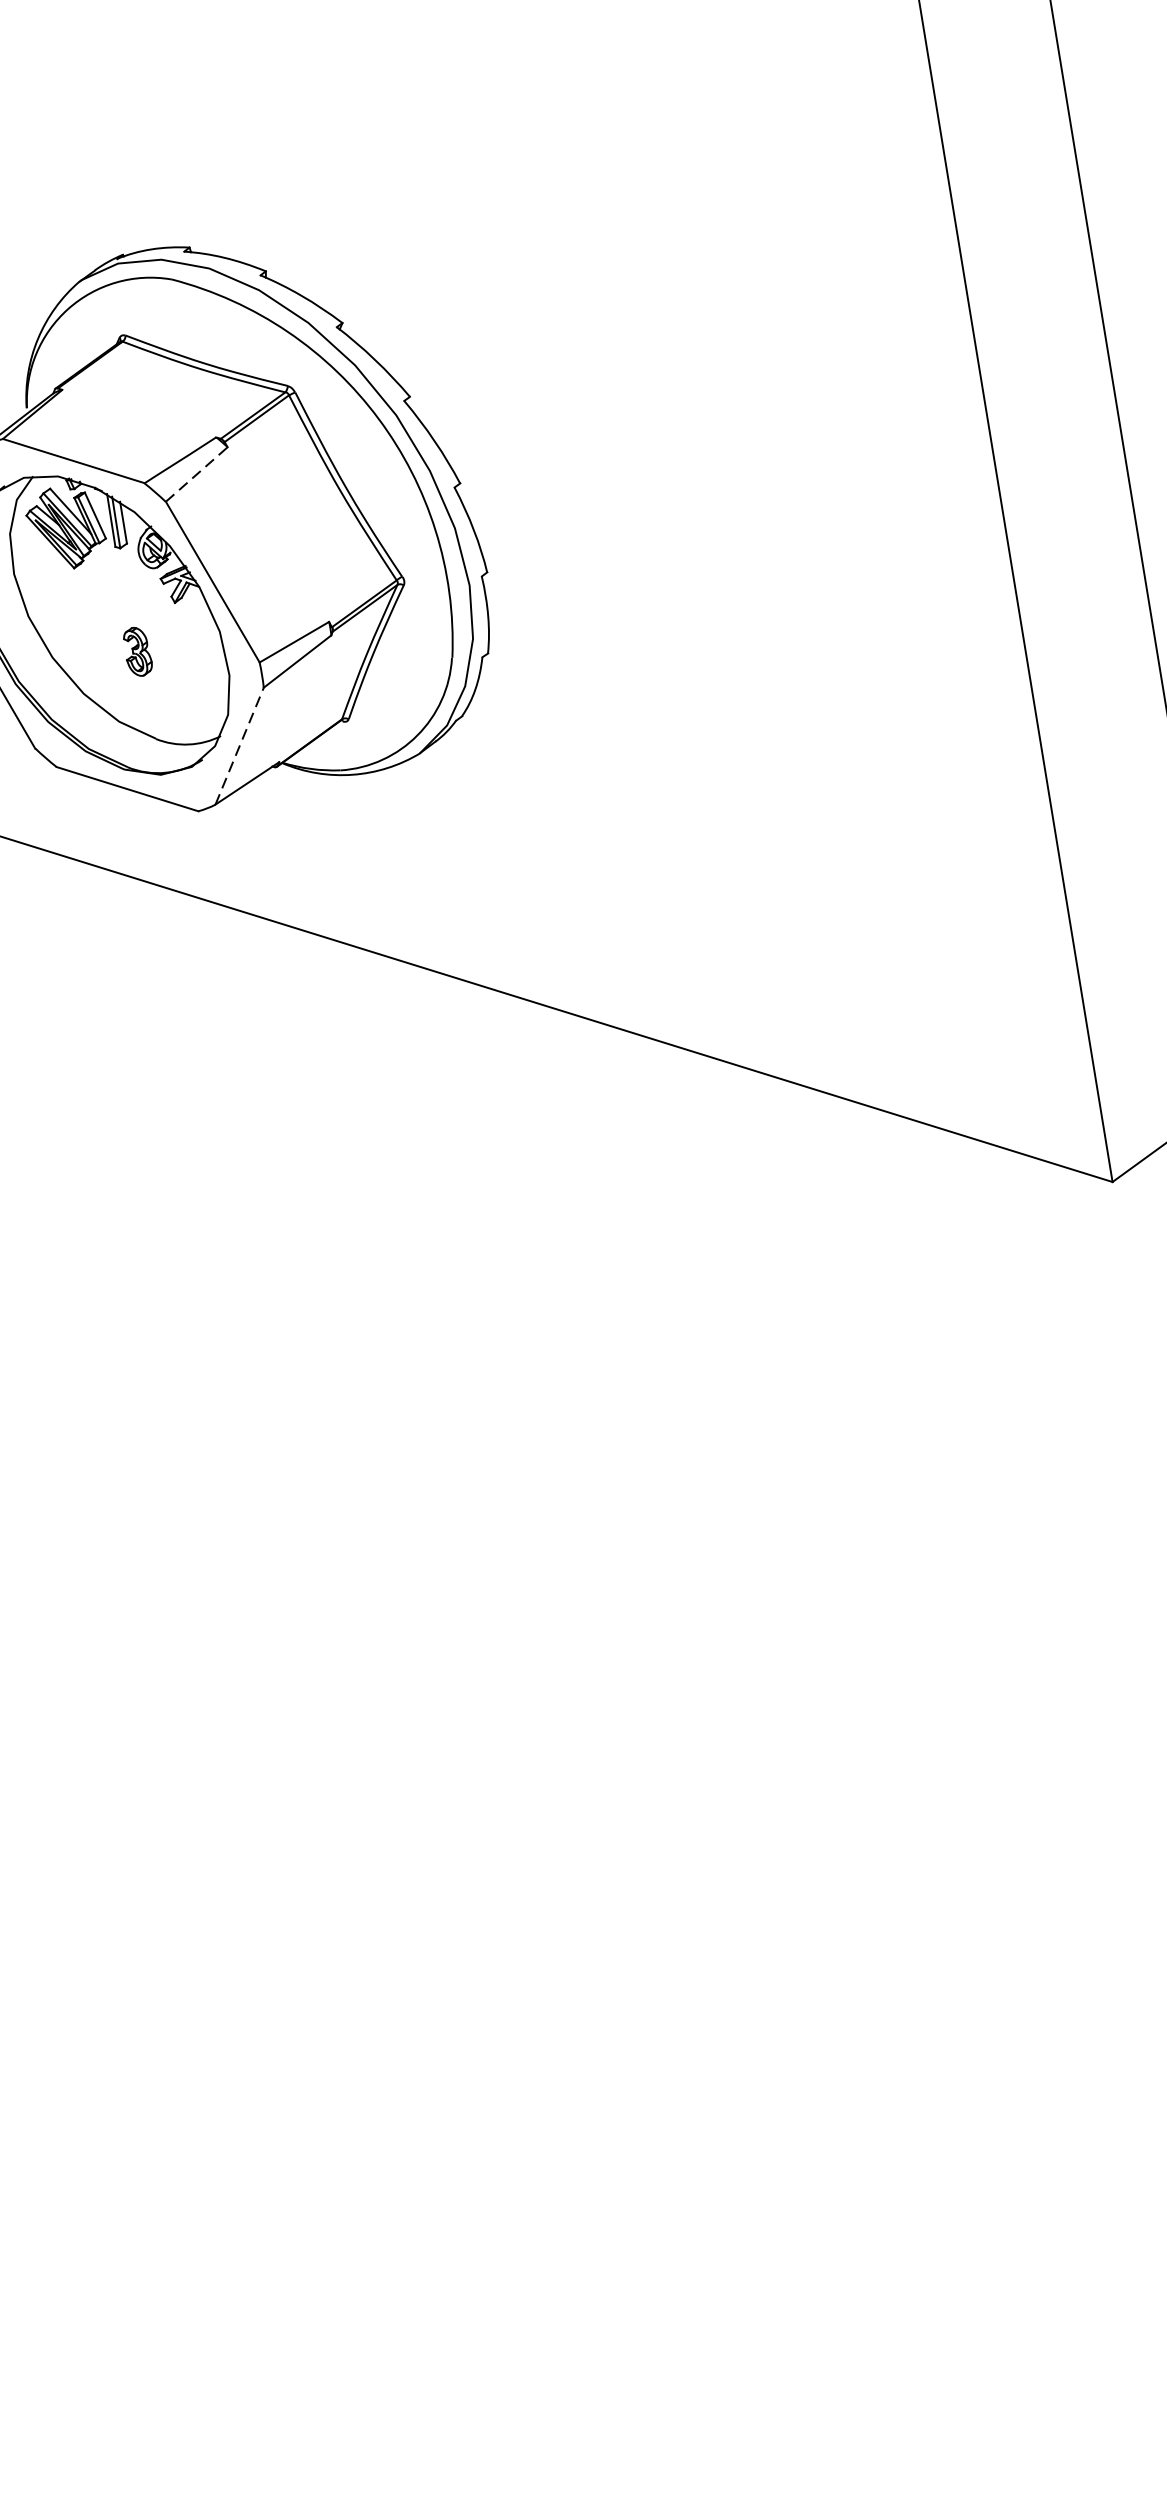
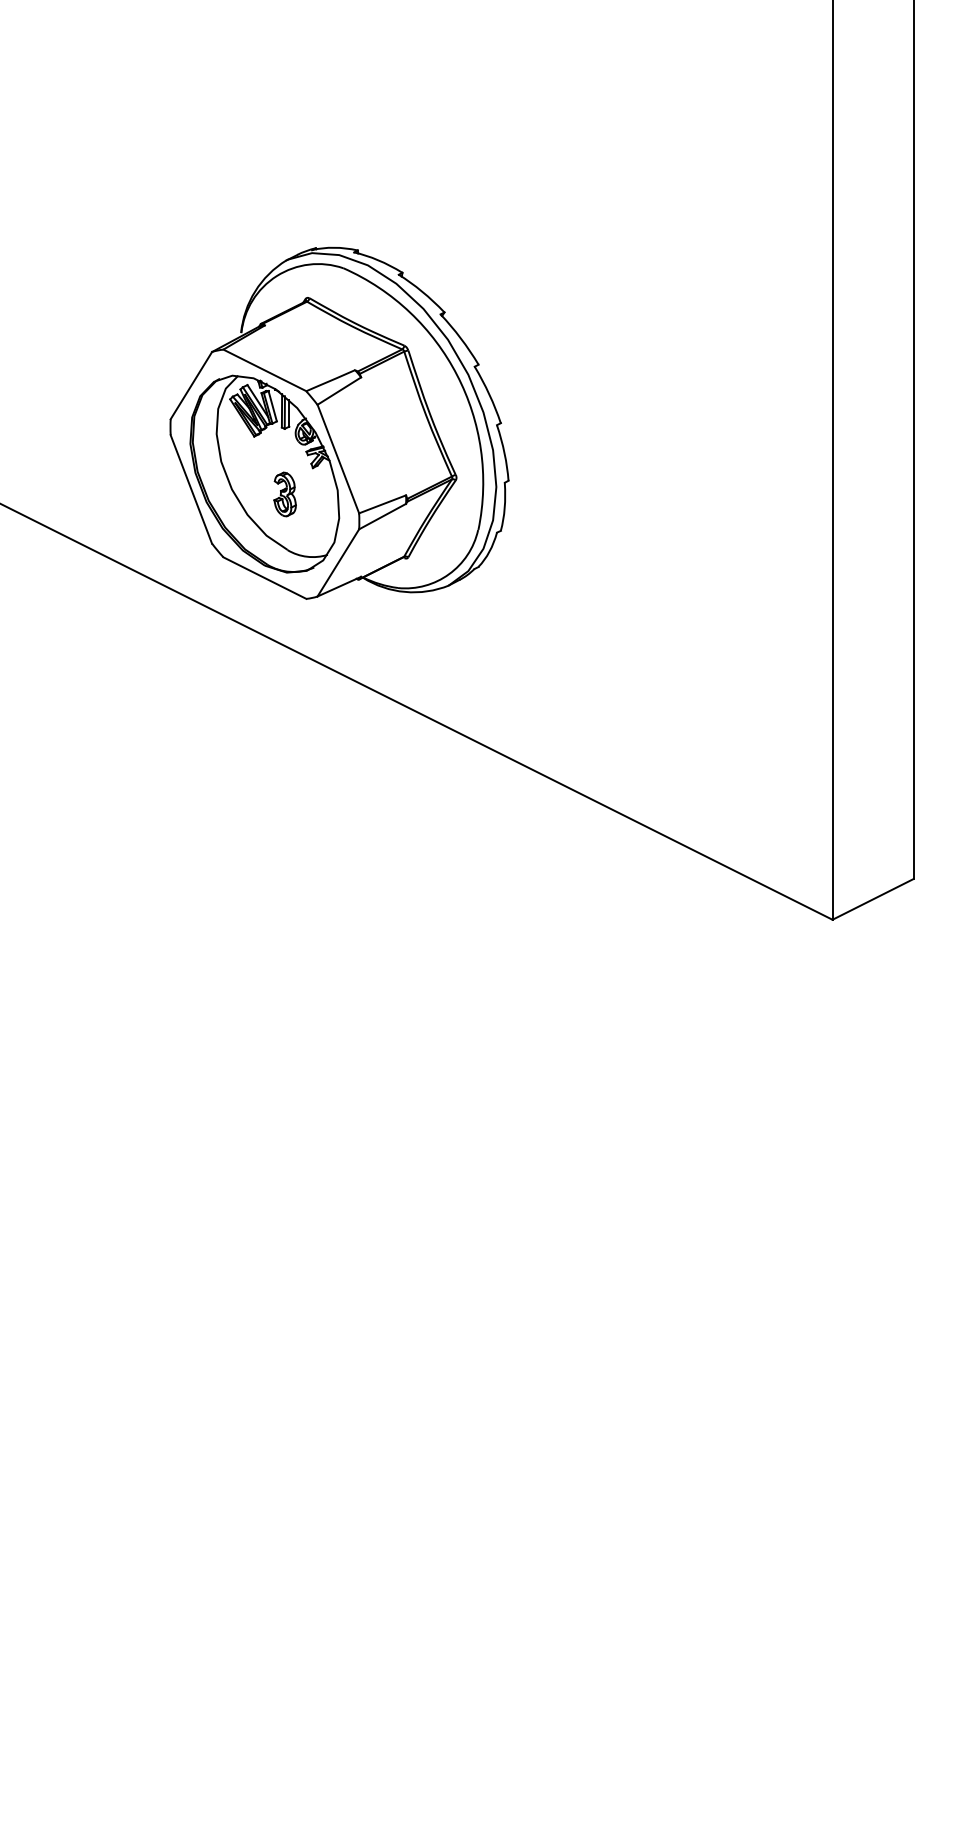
line: (197, 475) -> (339, 391), dashed -> solid
part: (136, 652) -> (284, 494), size x1.43
line: (239, 745) -> (338, 562), dashed -> solid

